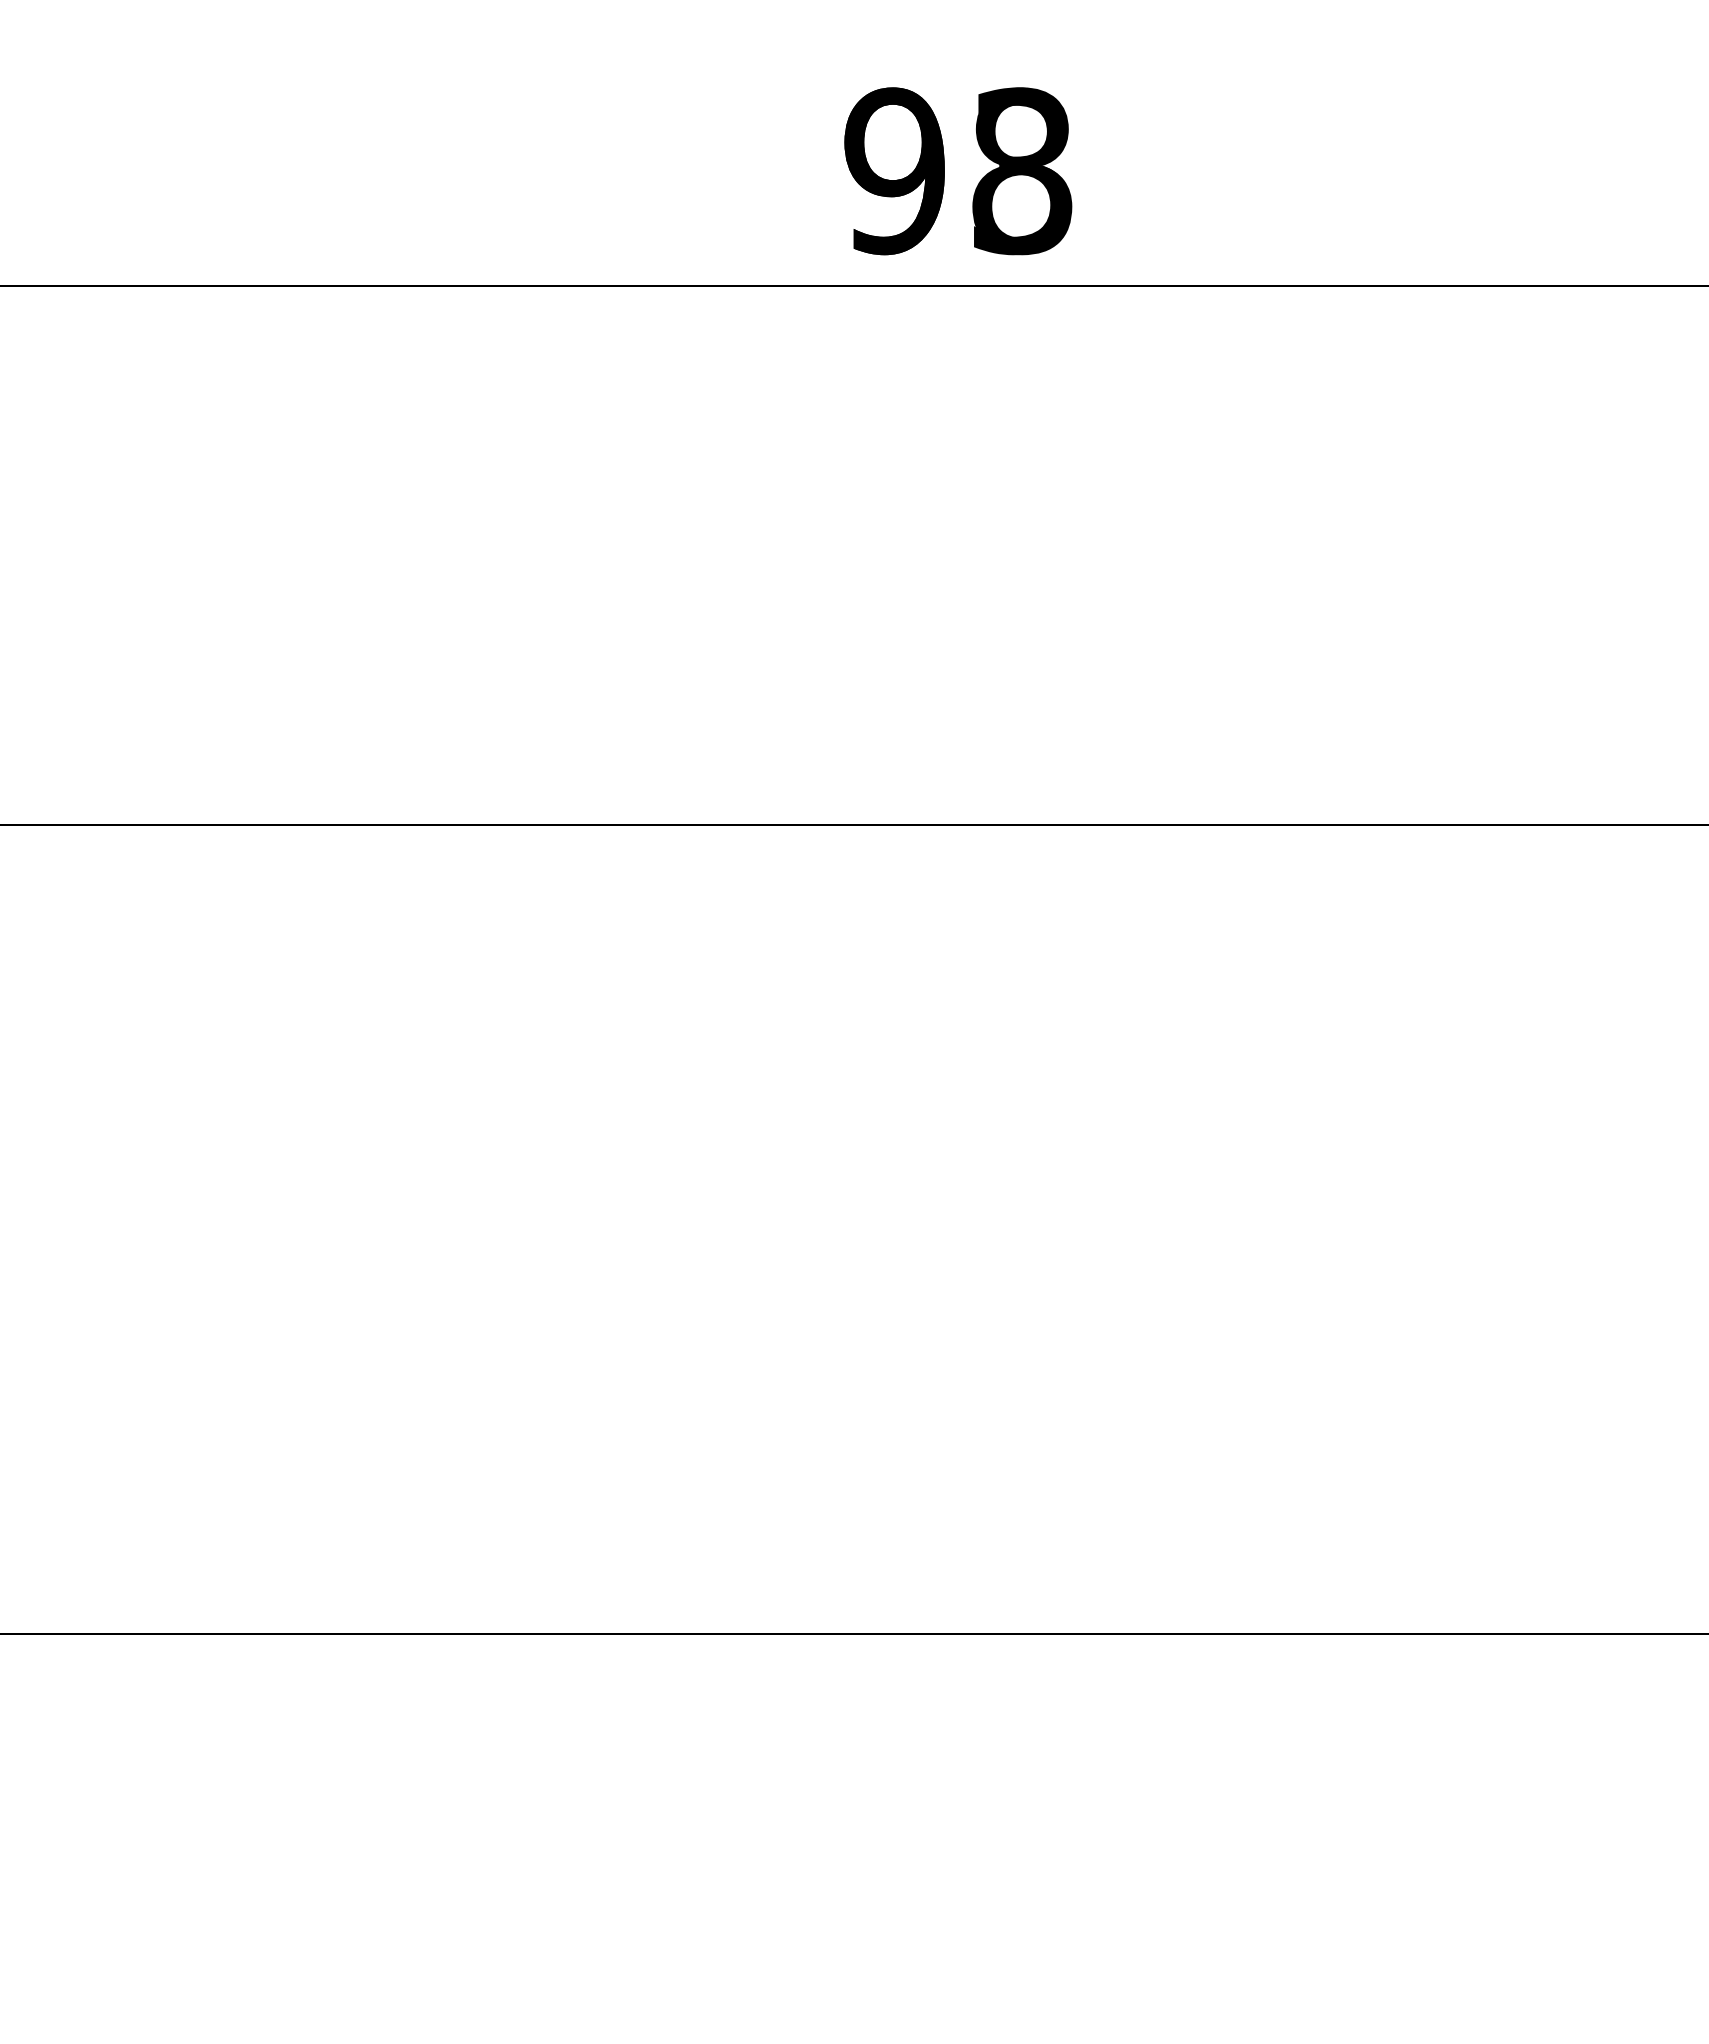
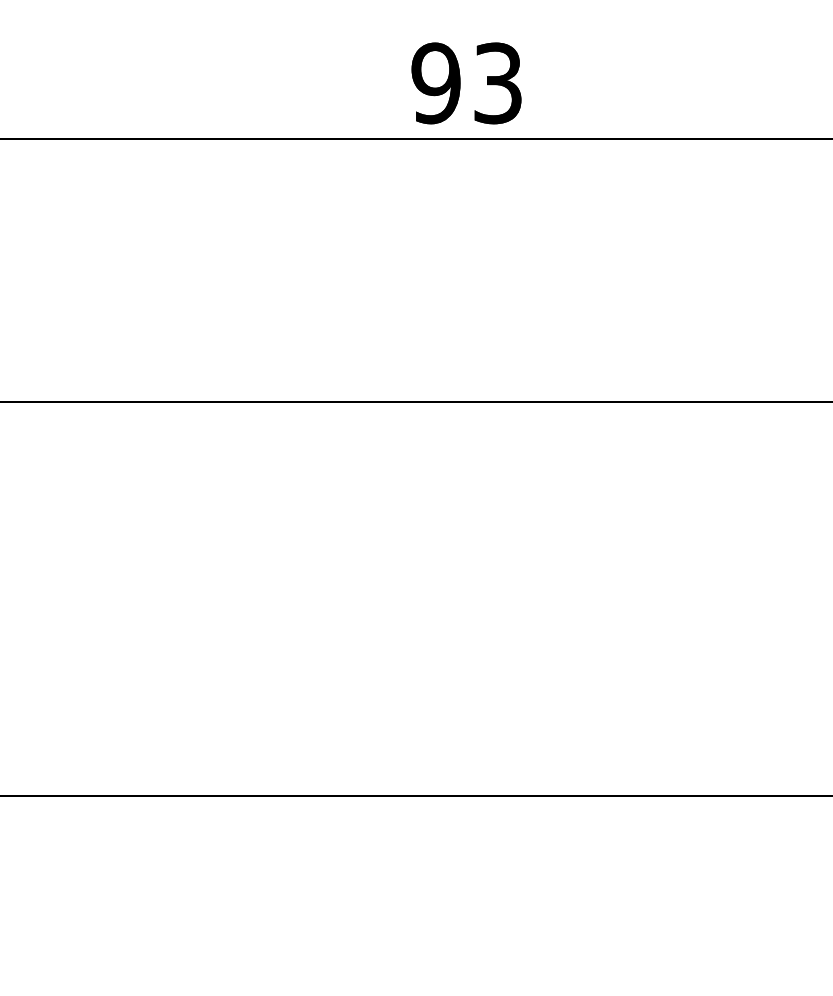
text: (1022, 171) -> (498, 83), 98 -> 93

